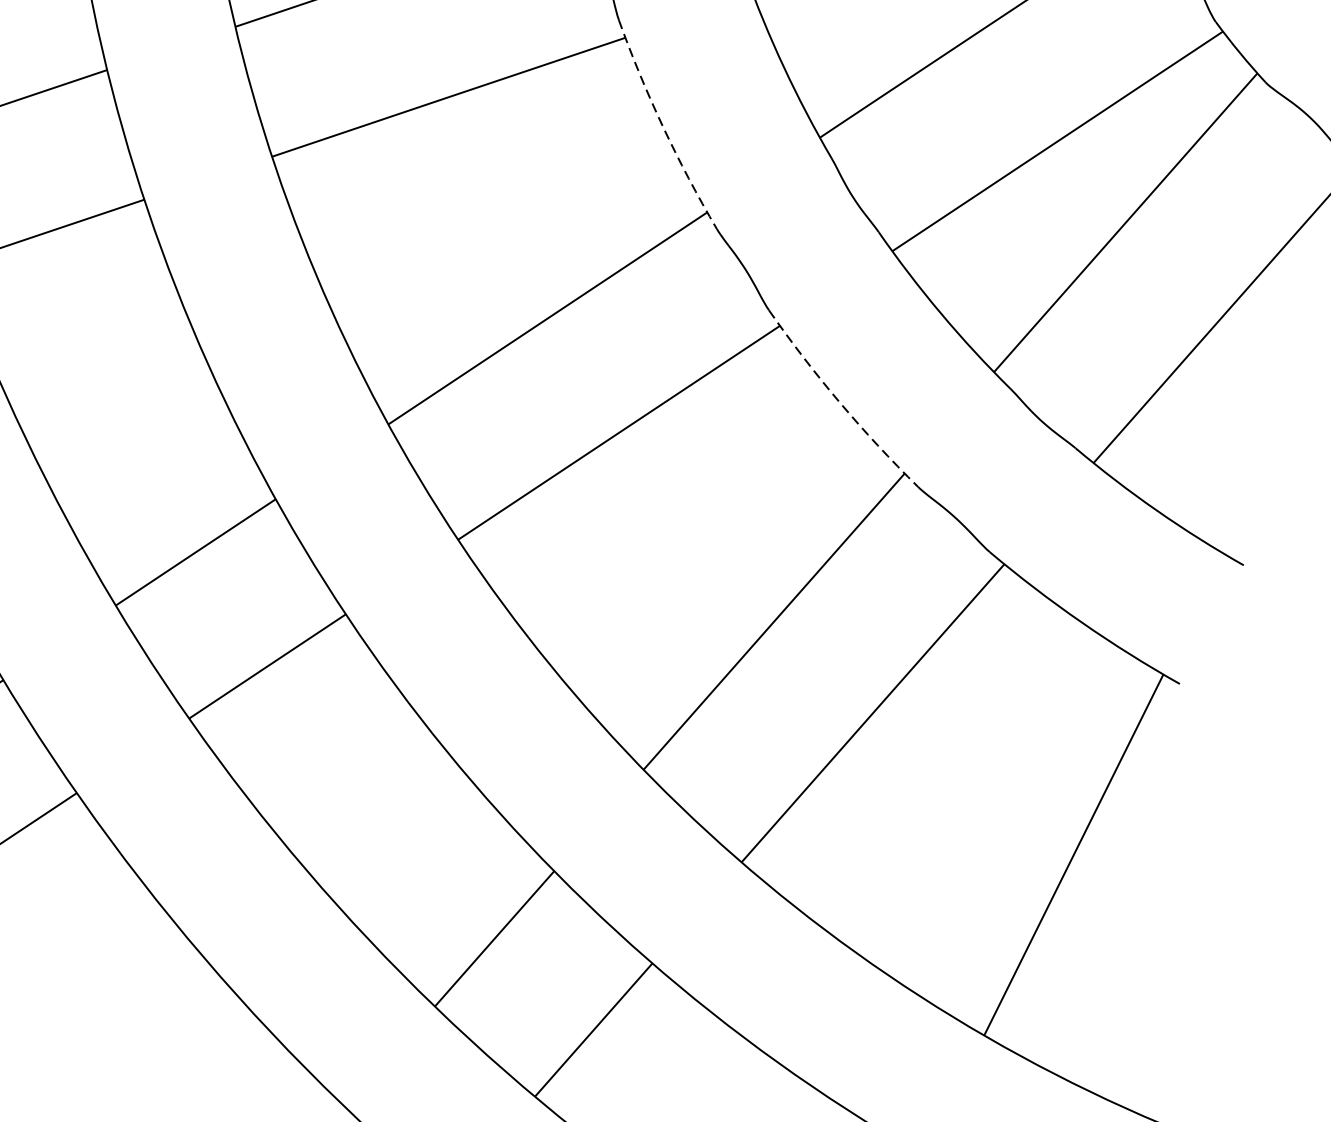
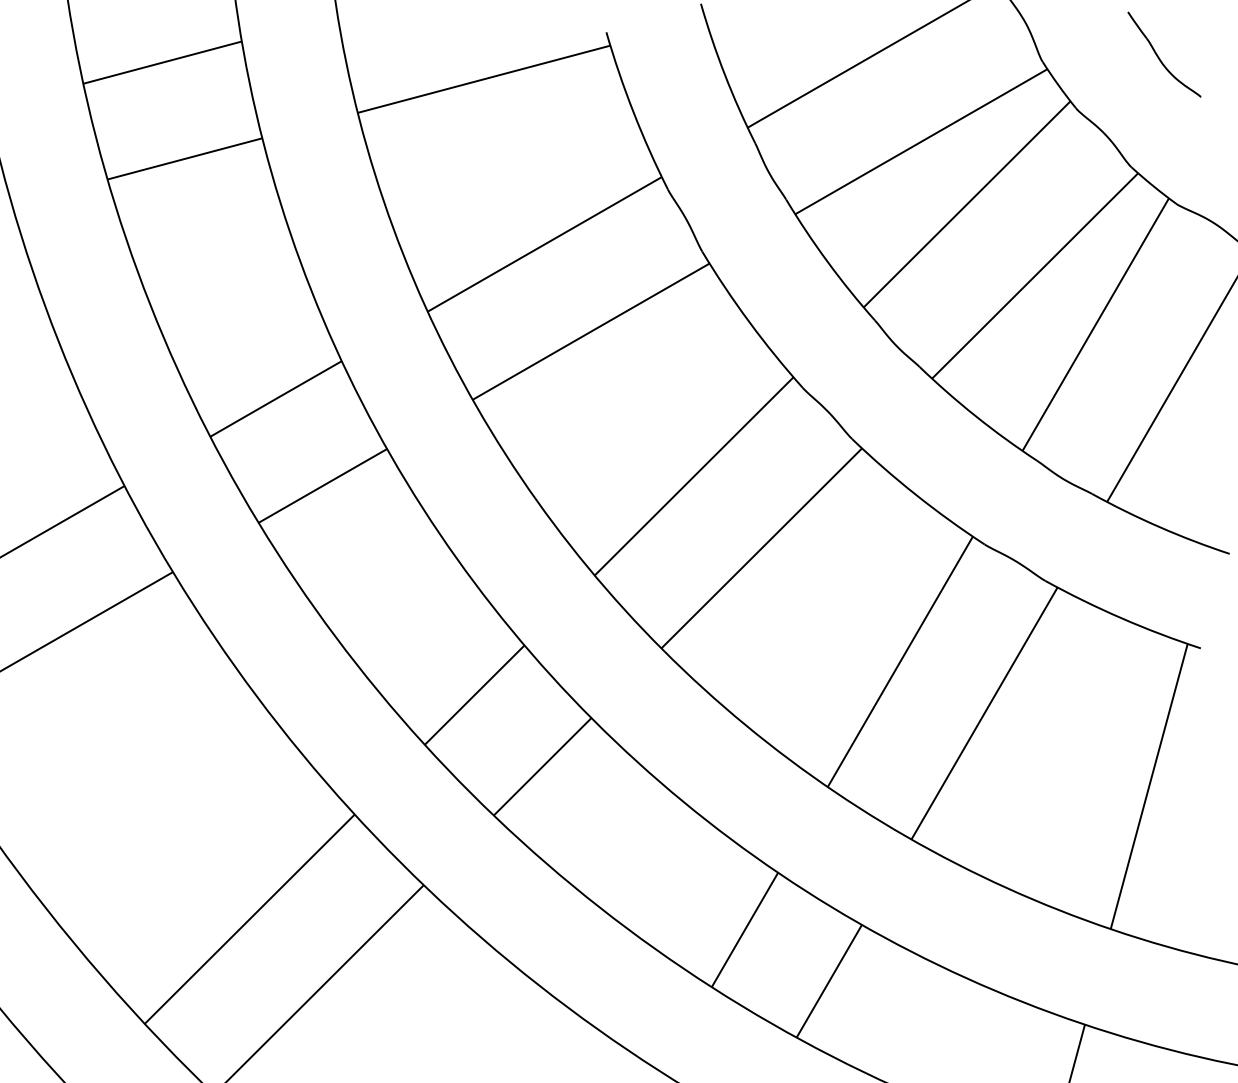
arc: (663, 127) -> (749, 322), dashed -> solid
arc: (839, 401) -> (915, 494), dashed -> solid

